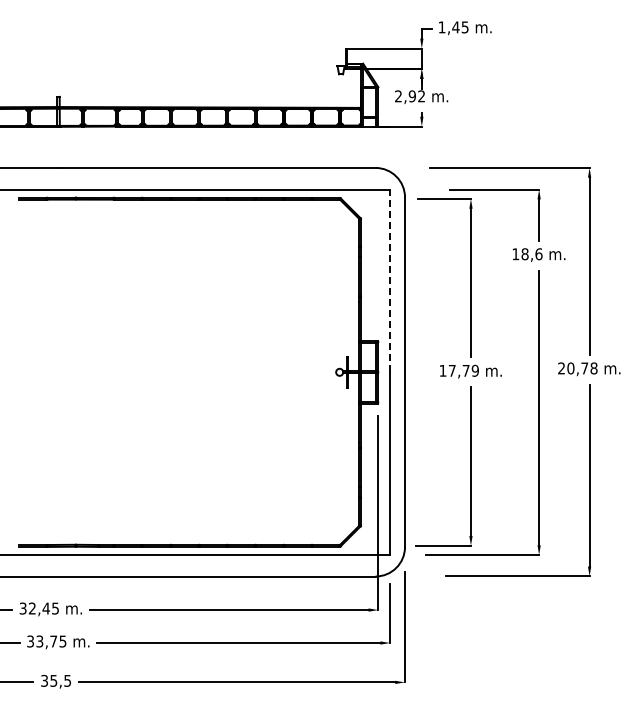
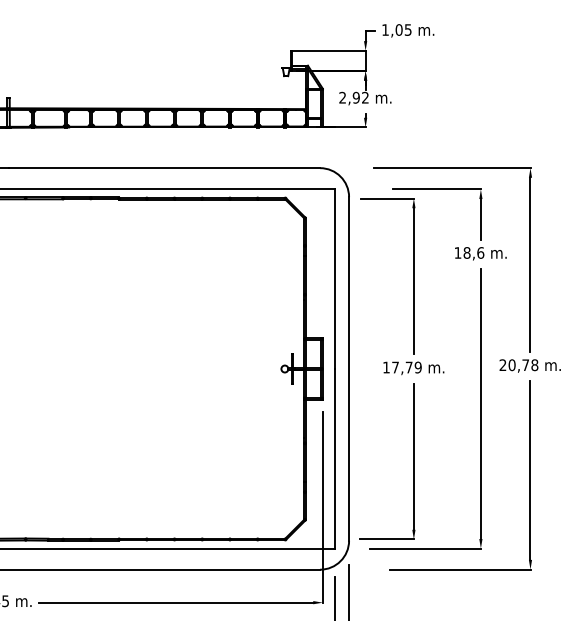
text: (455, 27) -> (398, 30), 1,45 -> 1,05
line: (390, 280) -> (334, 278), dashed -> solid

